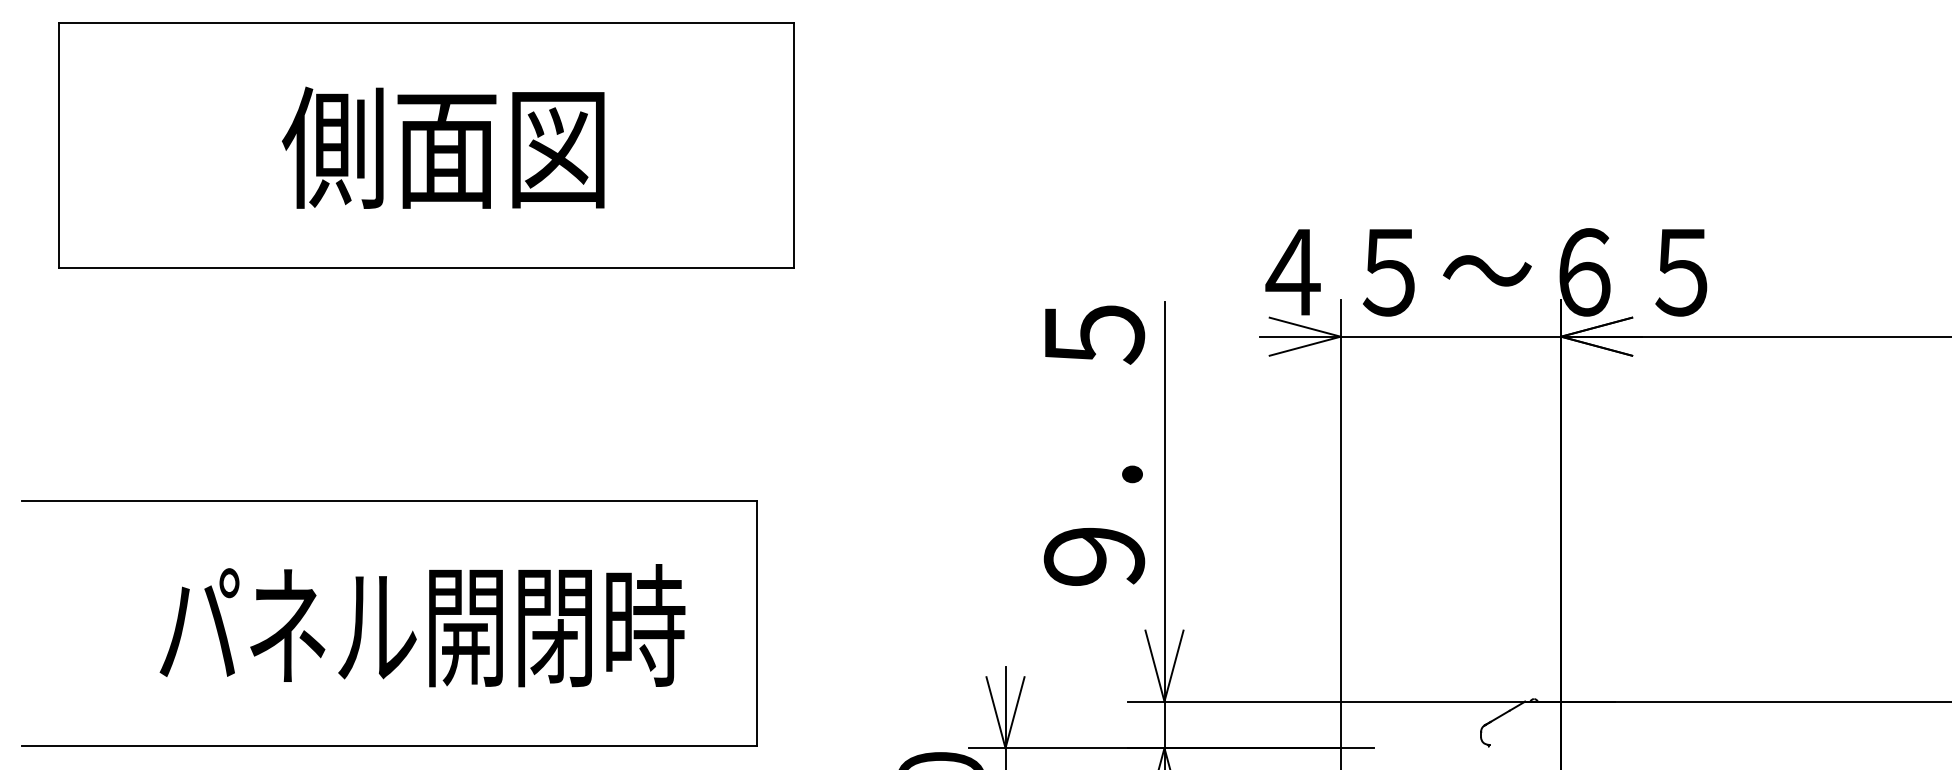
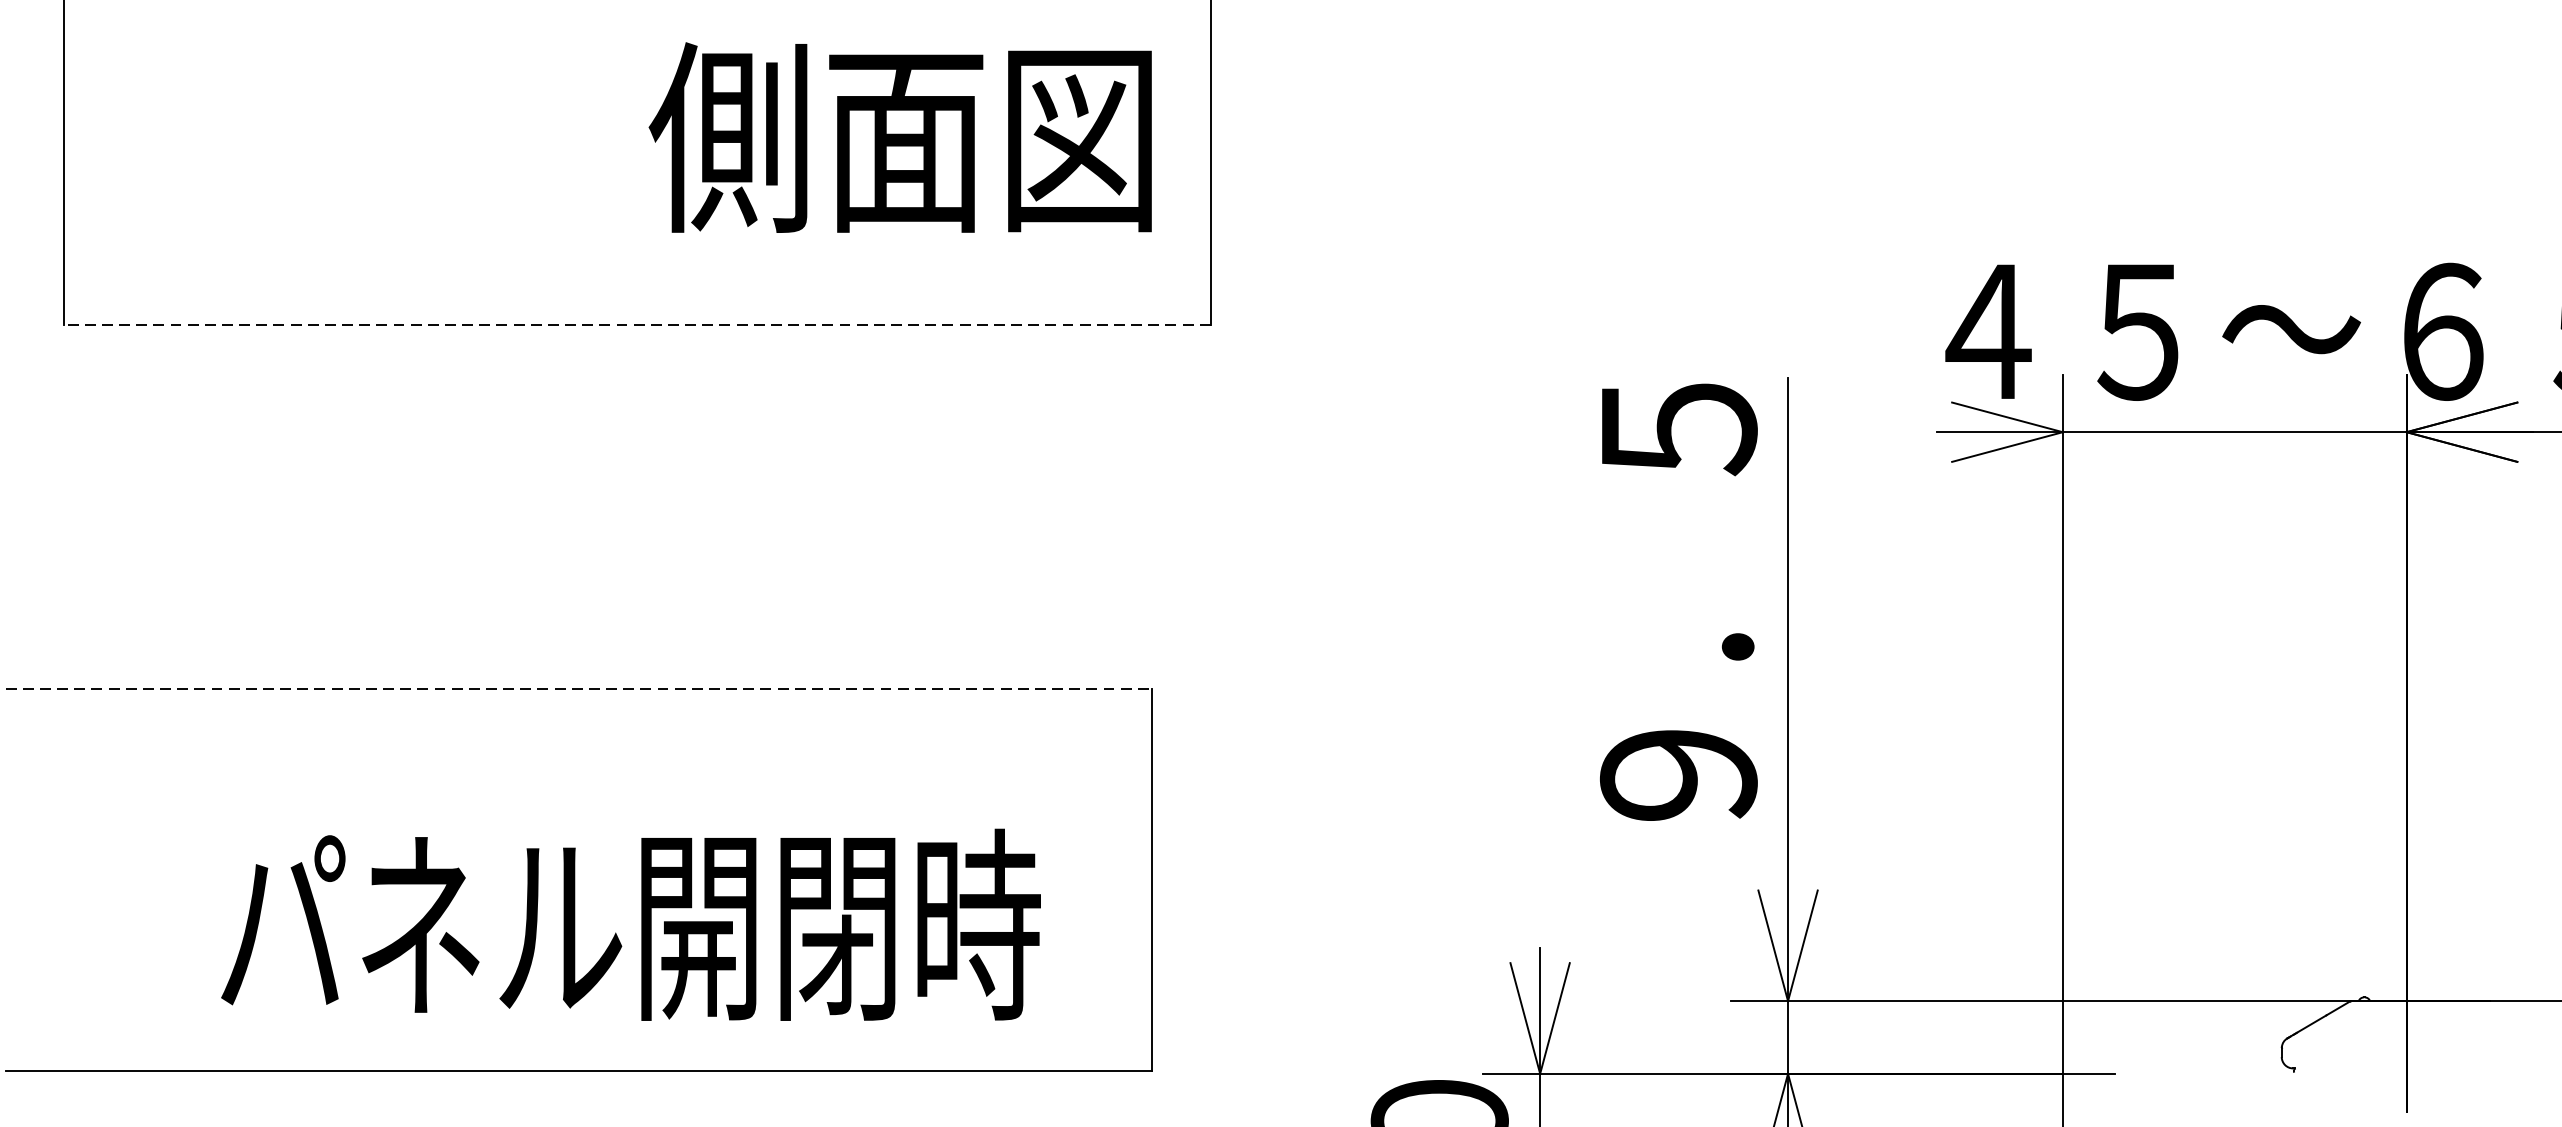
text: (443, 147) -> (900, 137), moved
line: (426, 268) -> (637, 325), solid -> dashed
line: (389, 501) -> (579, 689), solid -> dashed
text: (422, 625) -> (630, 924), moved

